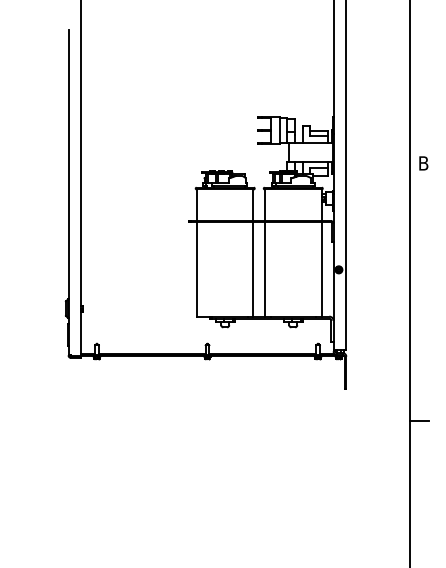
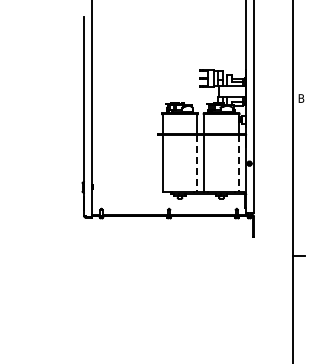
line: (253, 269) -> (197, 163), solid -> dashed
line: (320, 269) -> (238, 163), solid -> dashed

